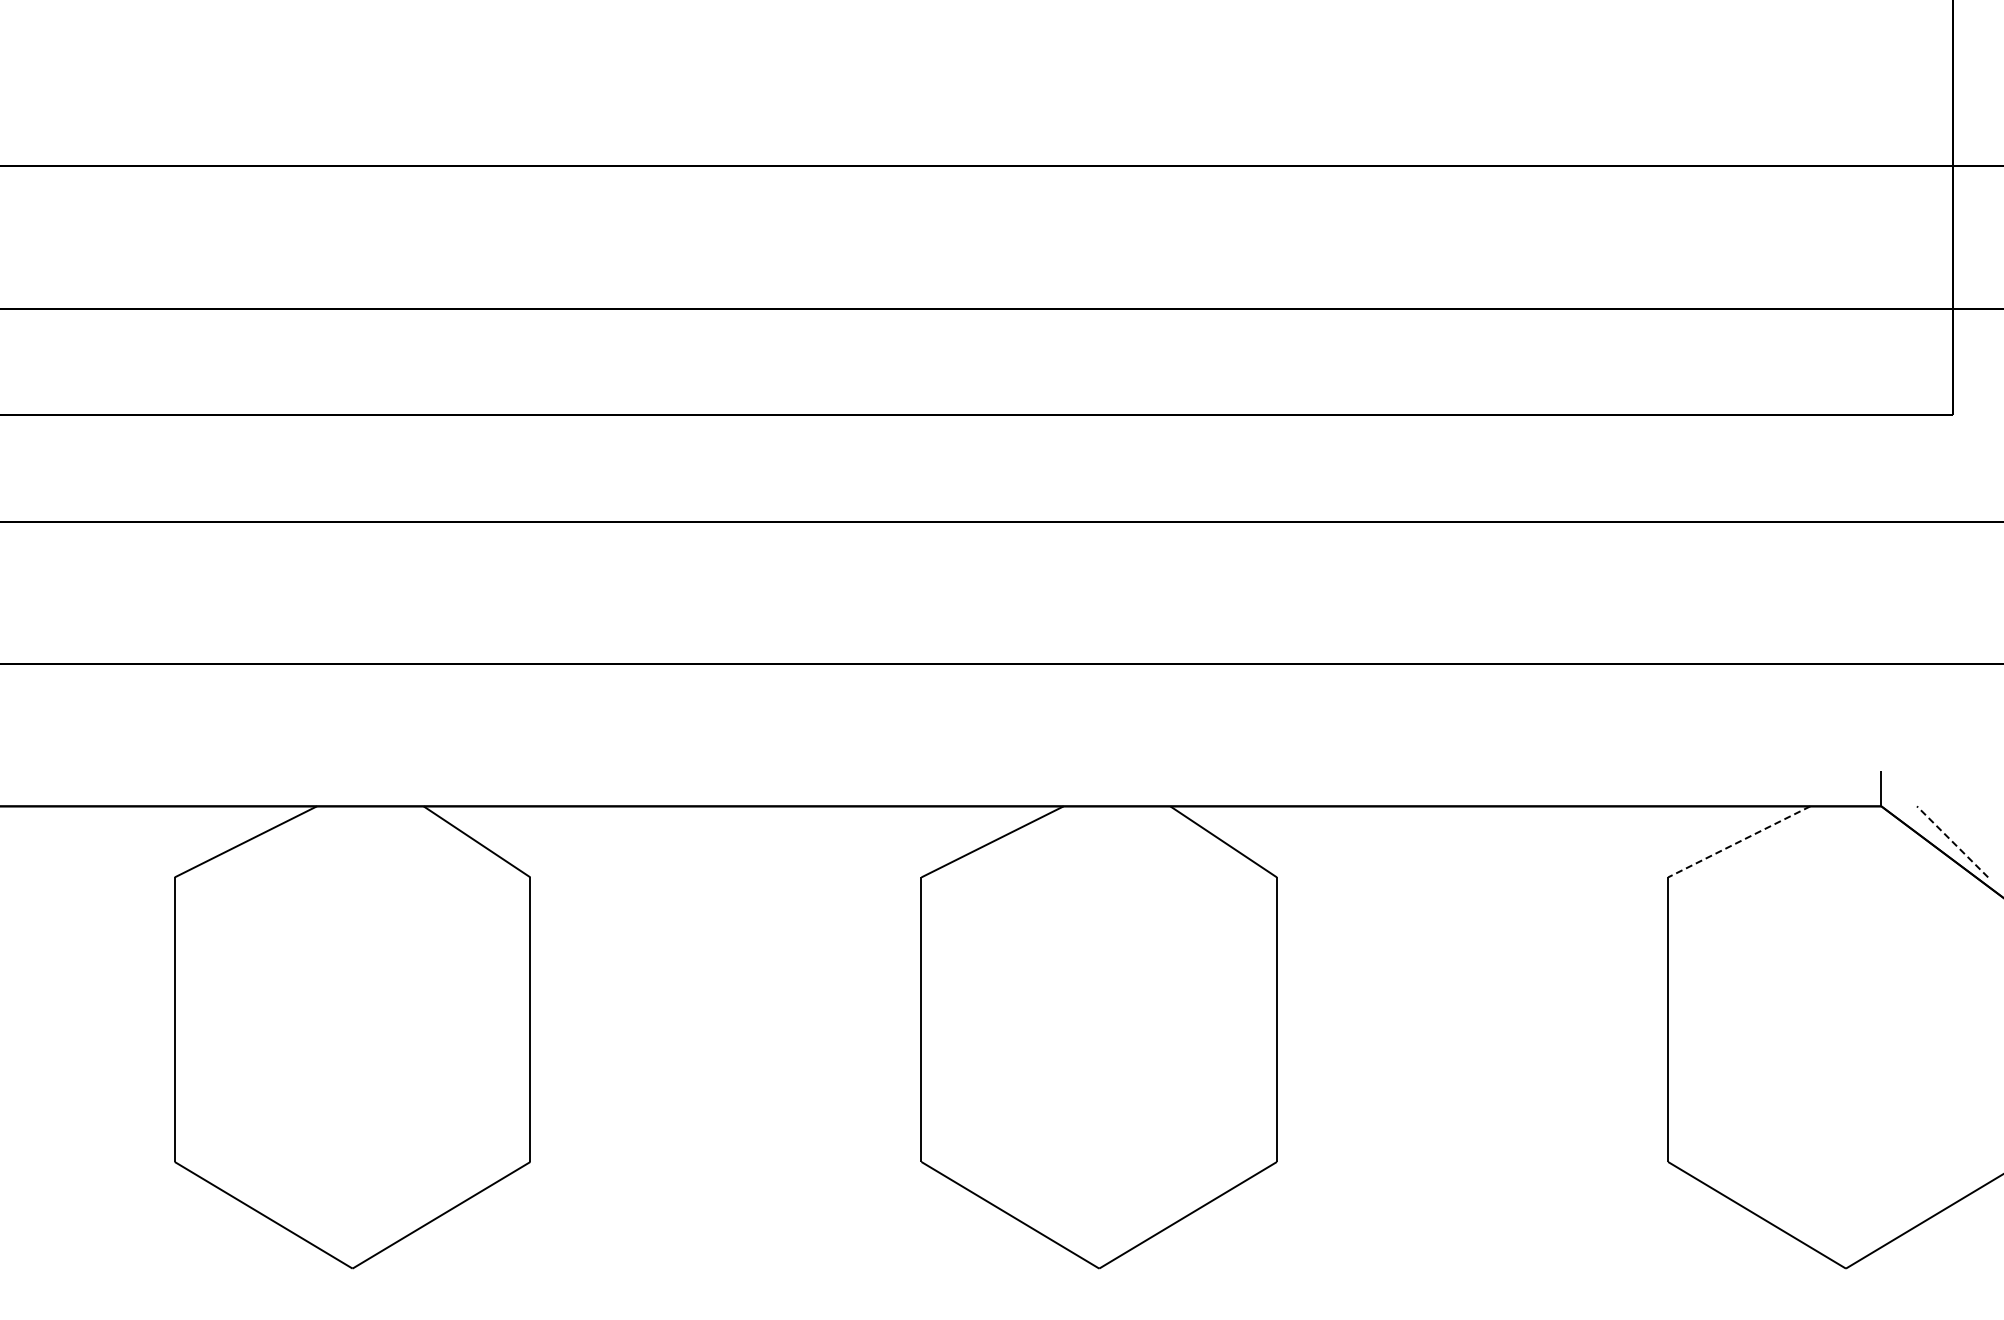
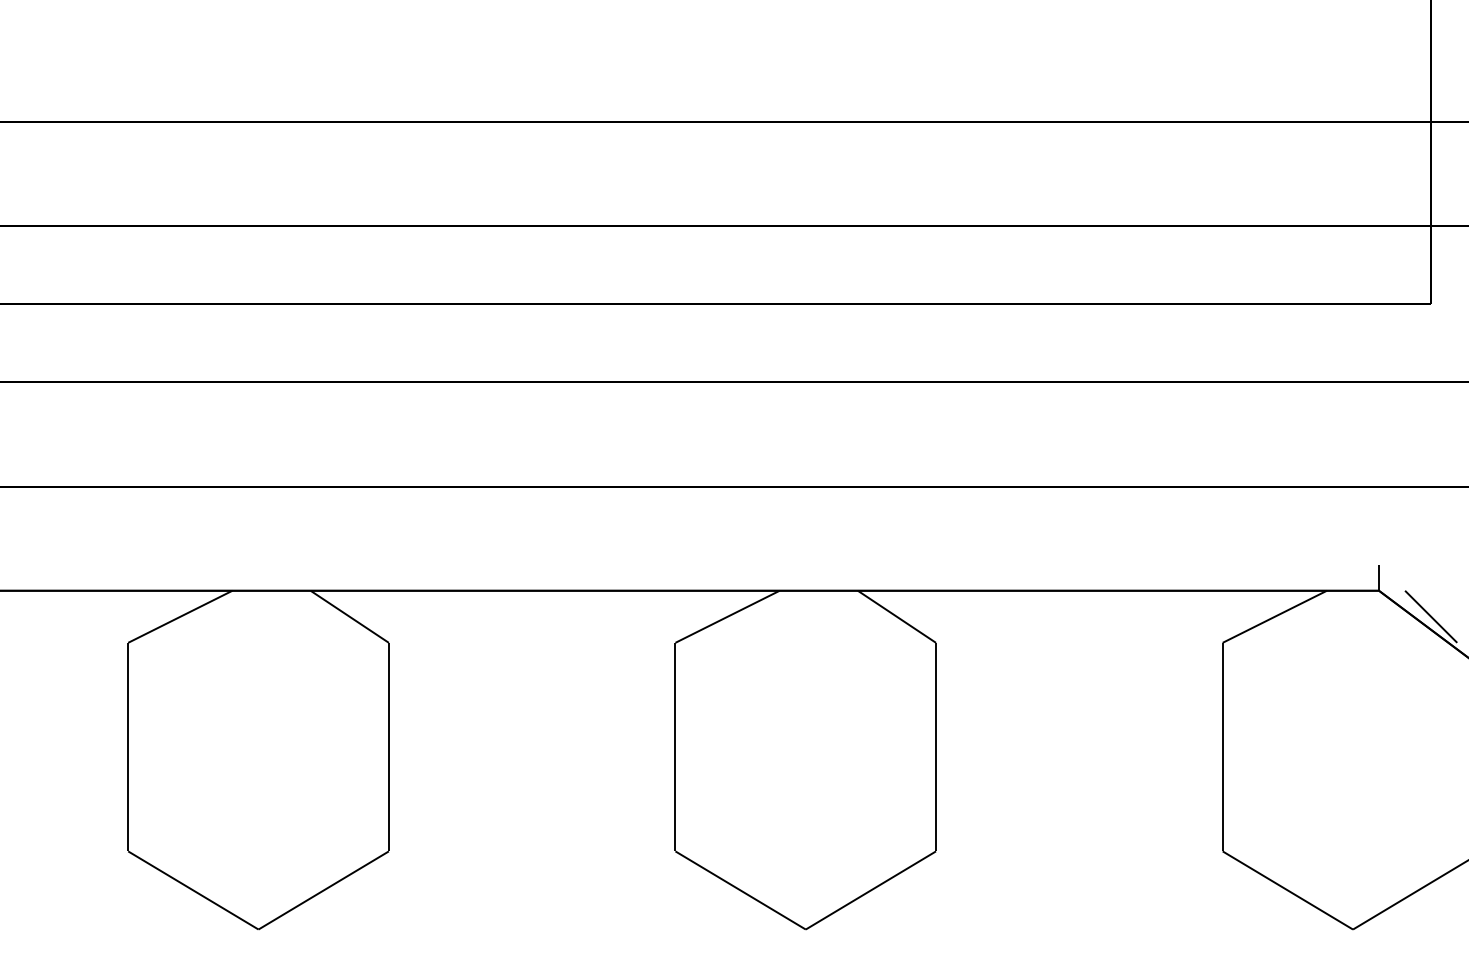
line: (1952, 841) -> (1431, 616), dashed -> solid
line: (1738, 842) -> (1274, 617), dashed -> solid

